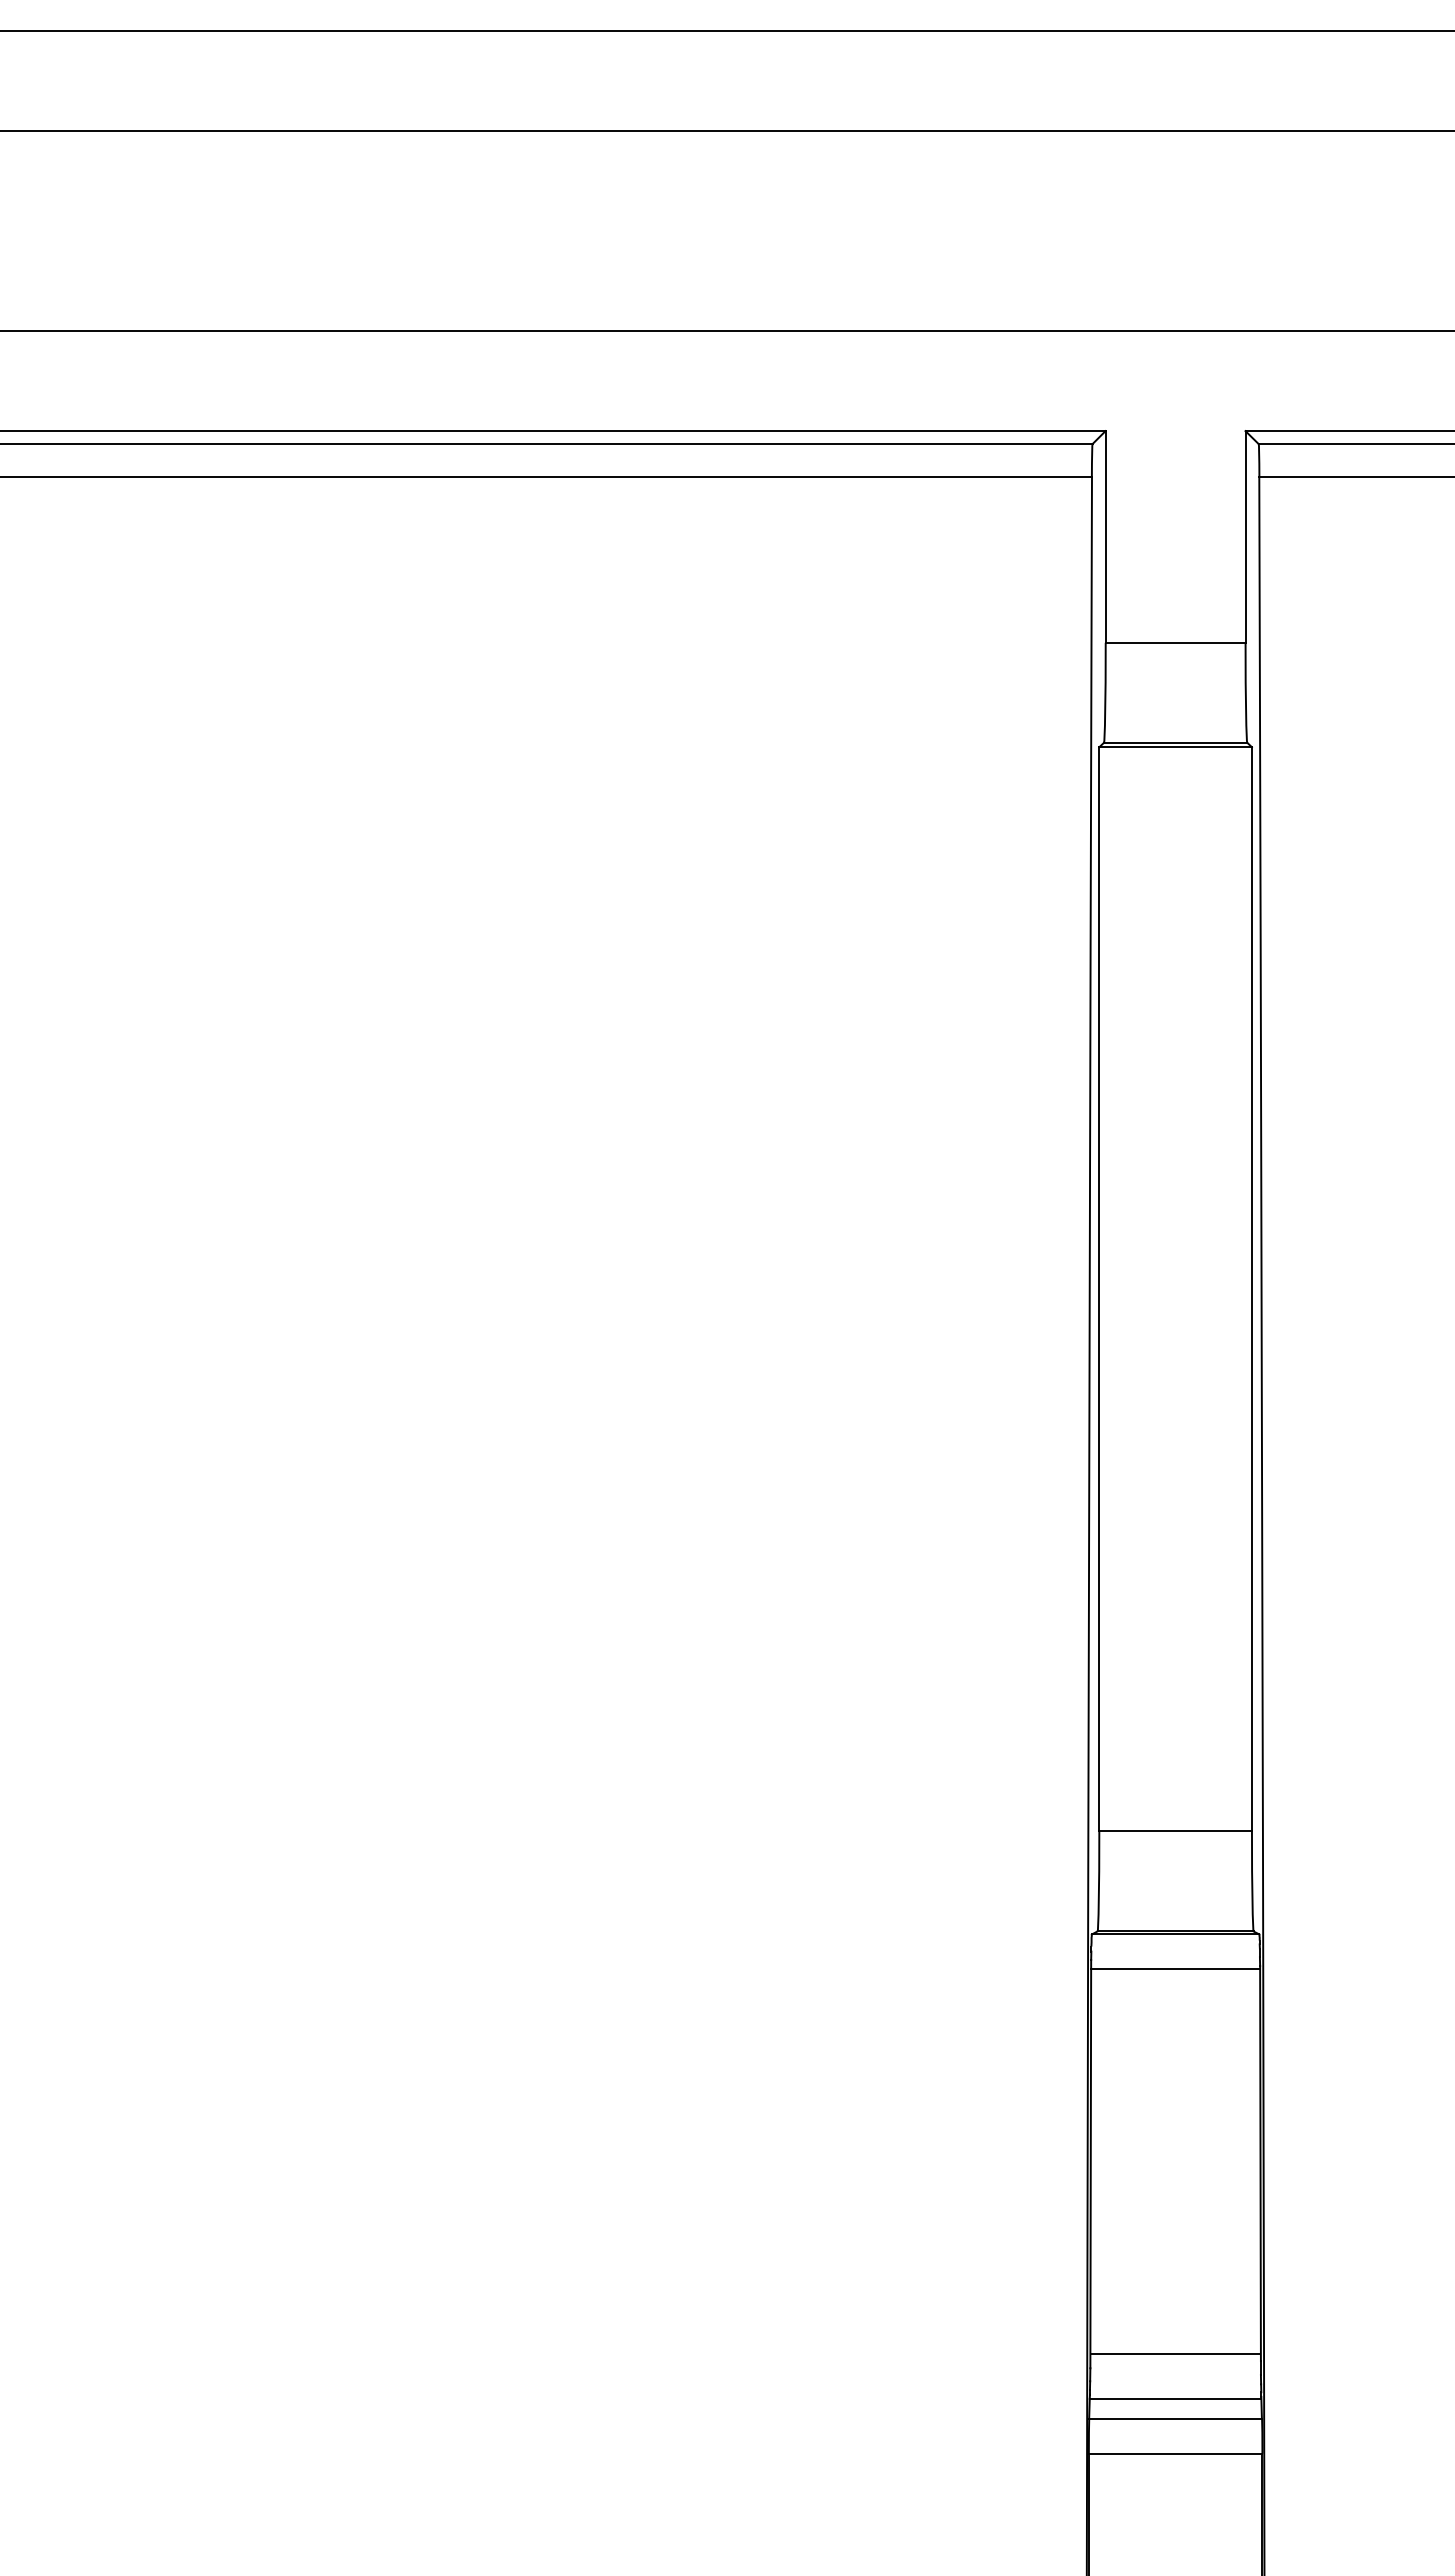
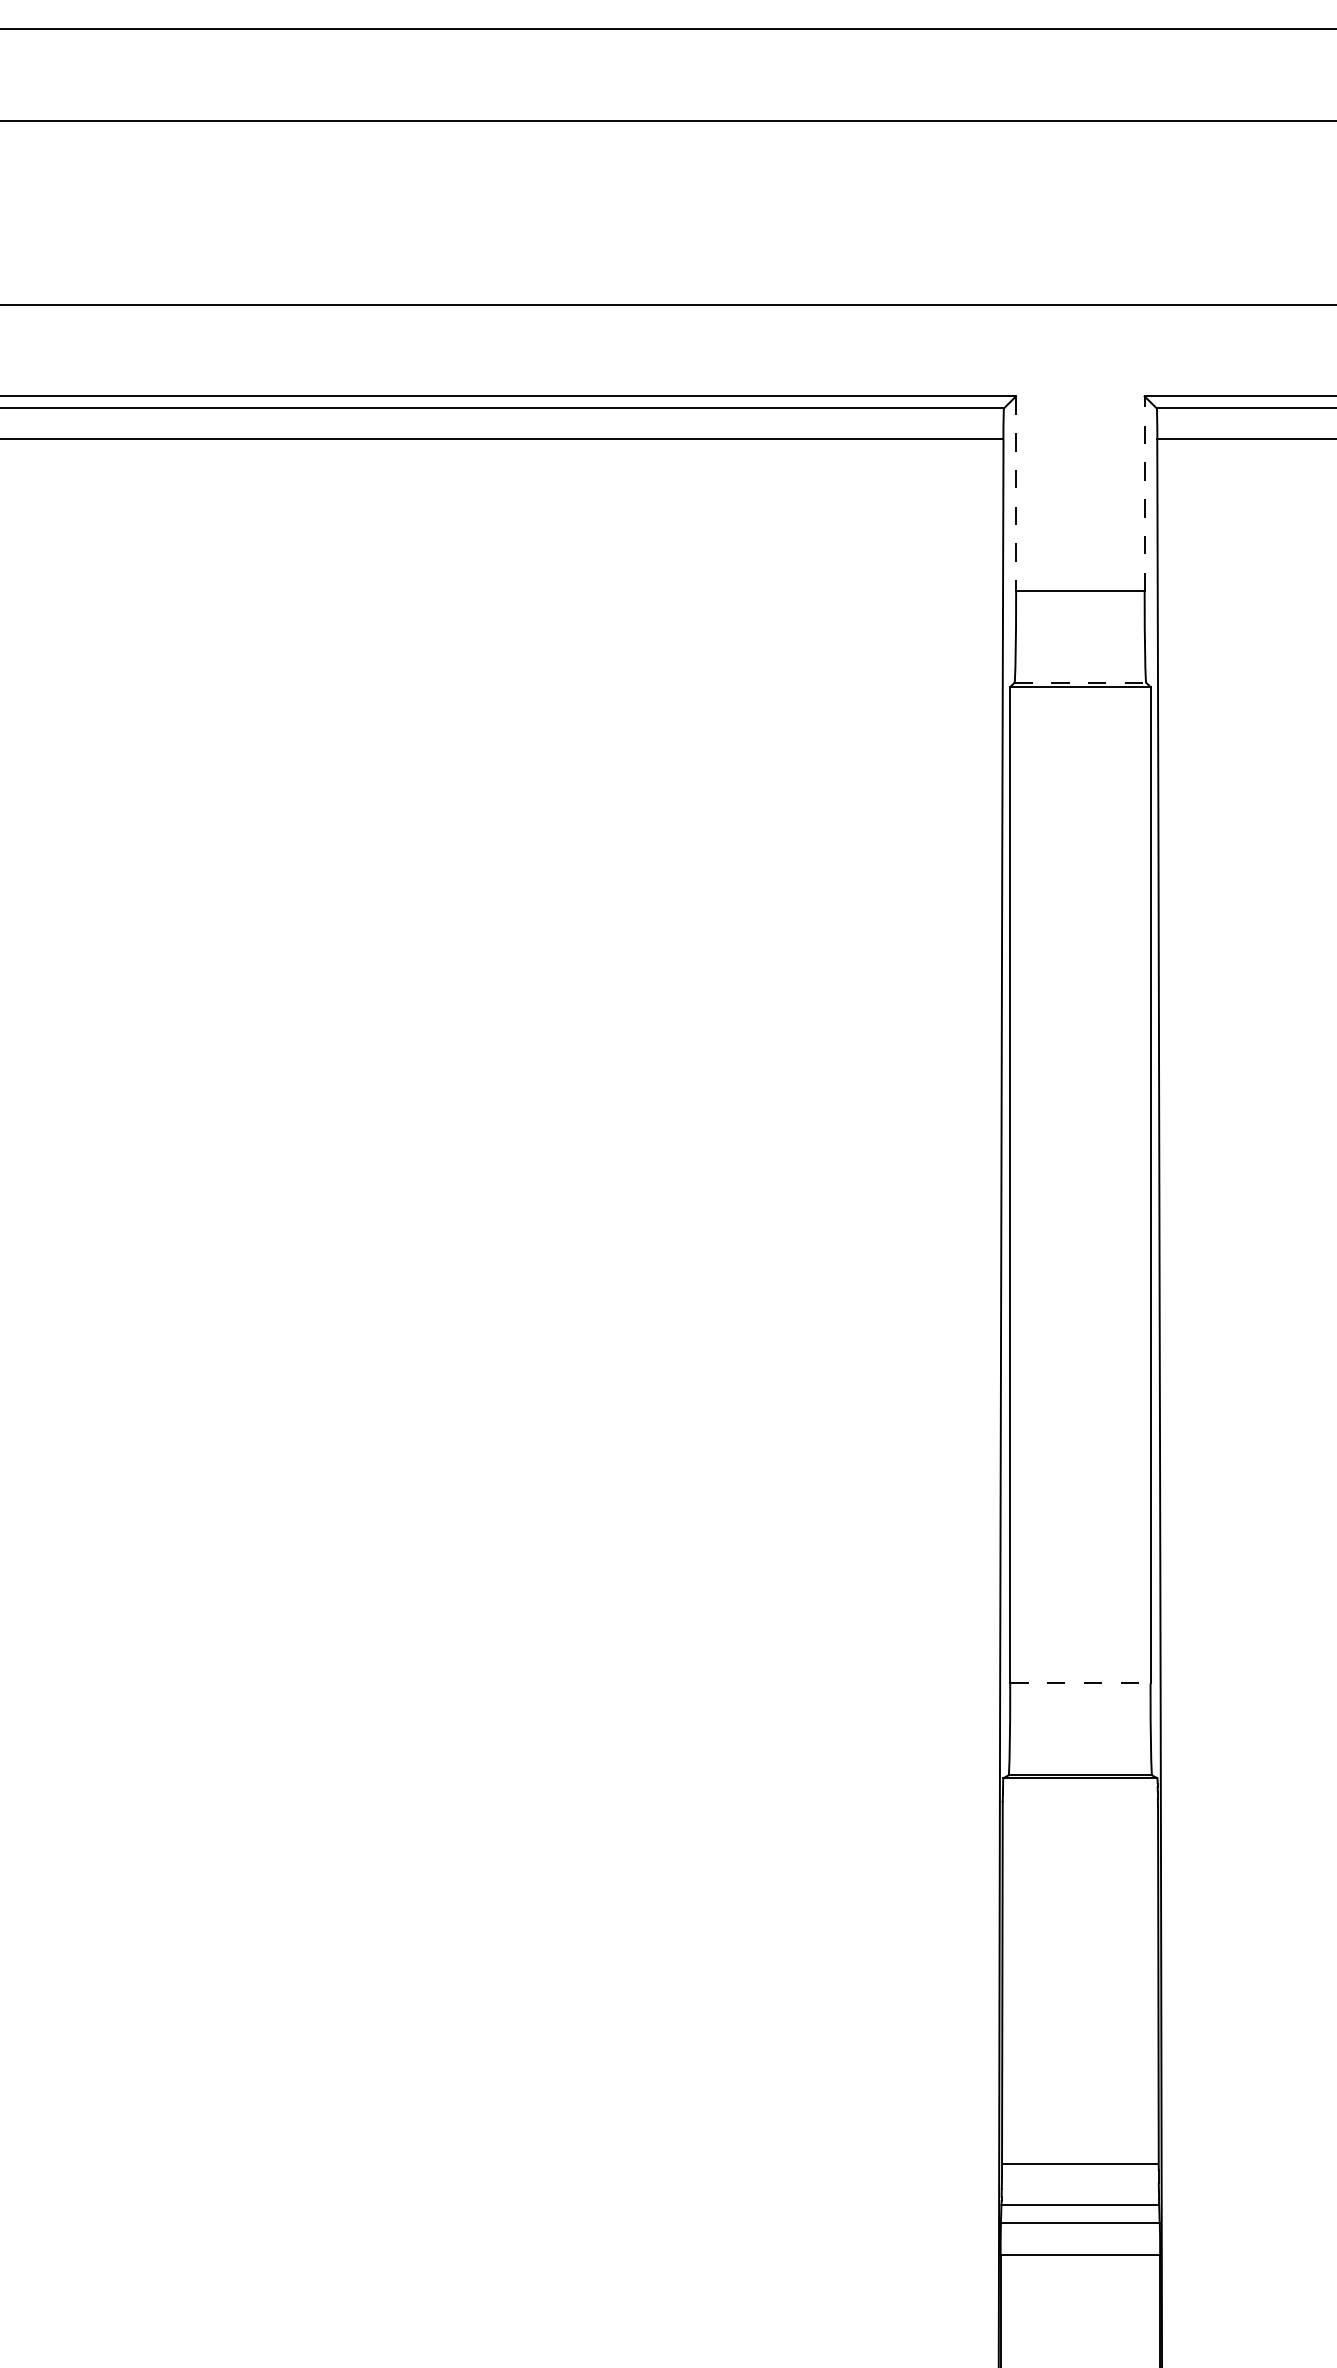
line: (1105, 536) -> (1015, 493), solid -> dashed
line: (1245, 536) -> (1144, 493), solid -> dashed
line: (1175, 742) -> (1080, 682), solid -> dashed
line: (1176, 1831) -> (1081, 1683), solid -> dashed
line: (1175, 1969) -> (1080, 1810), removed

